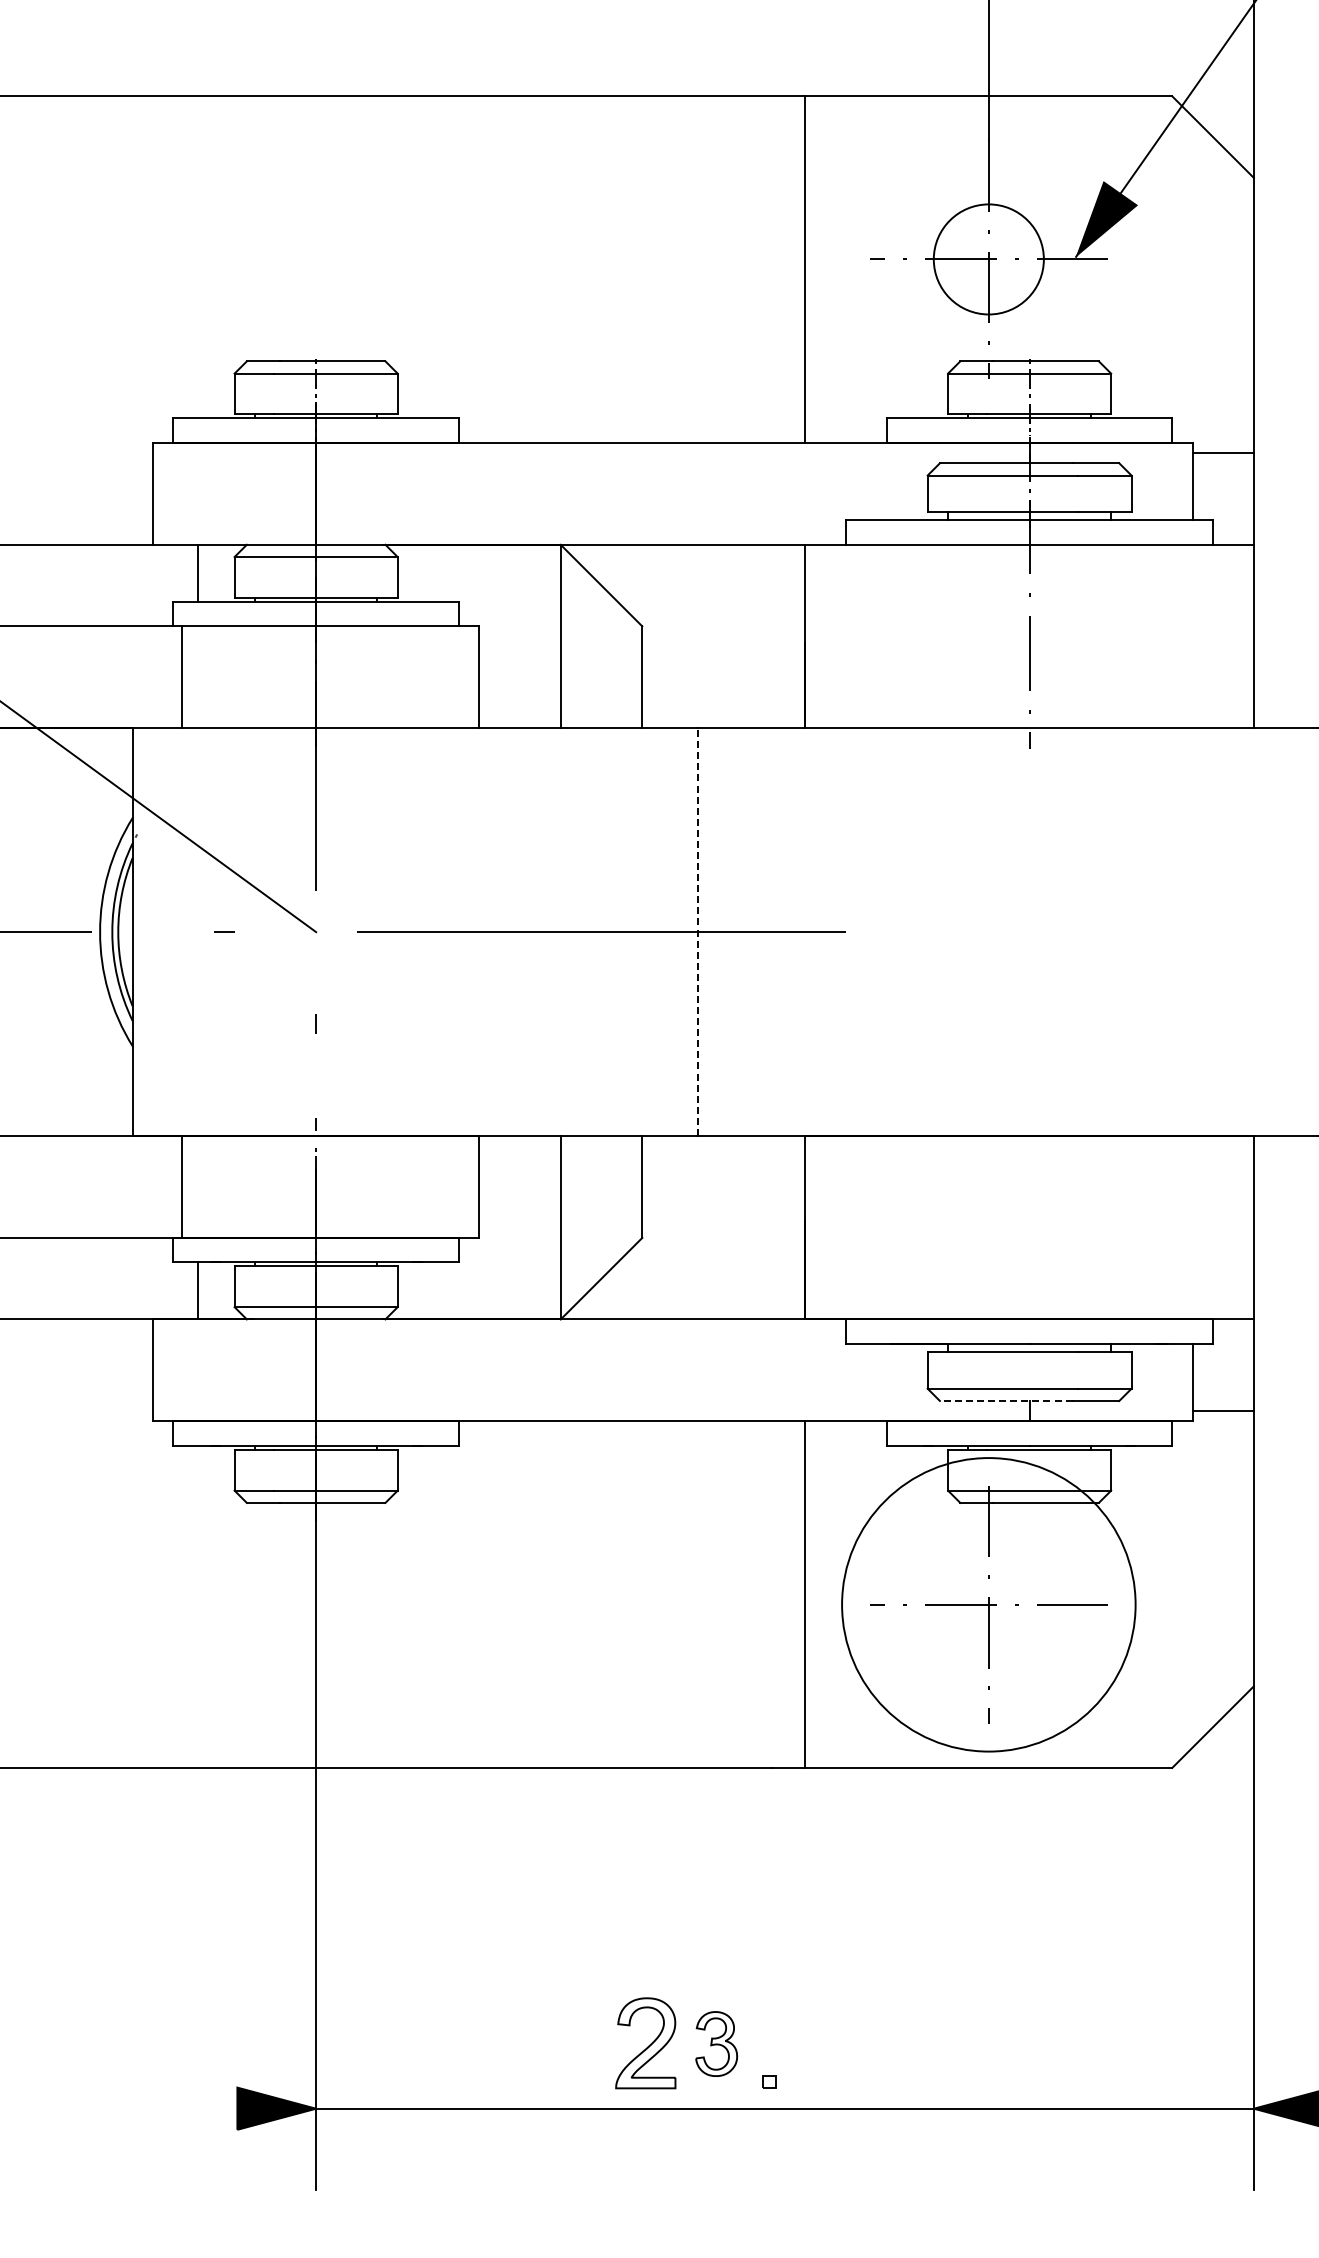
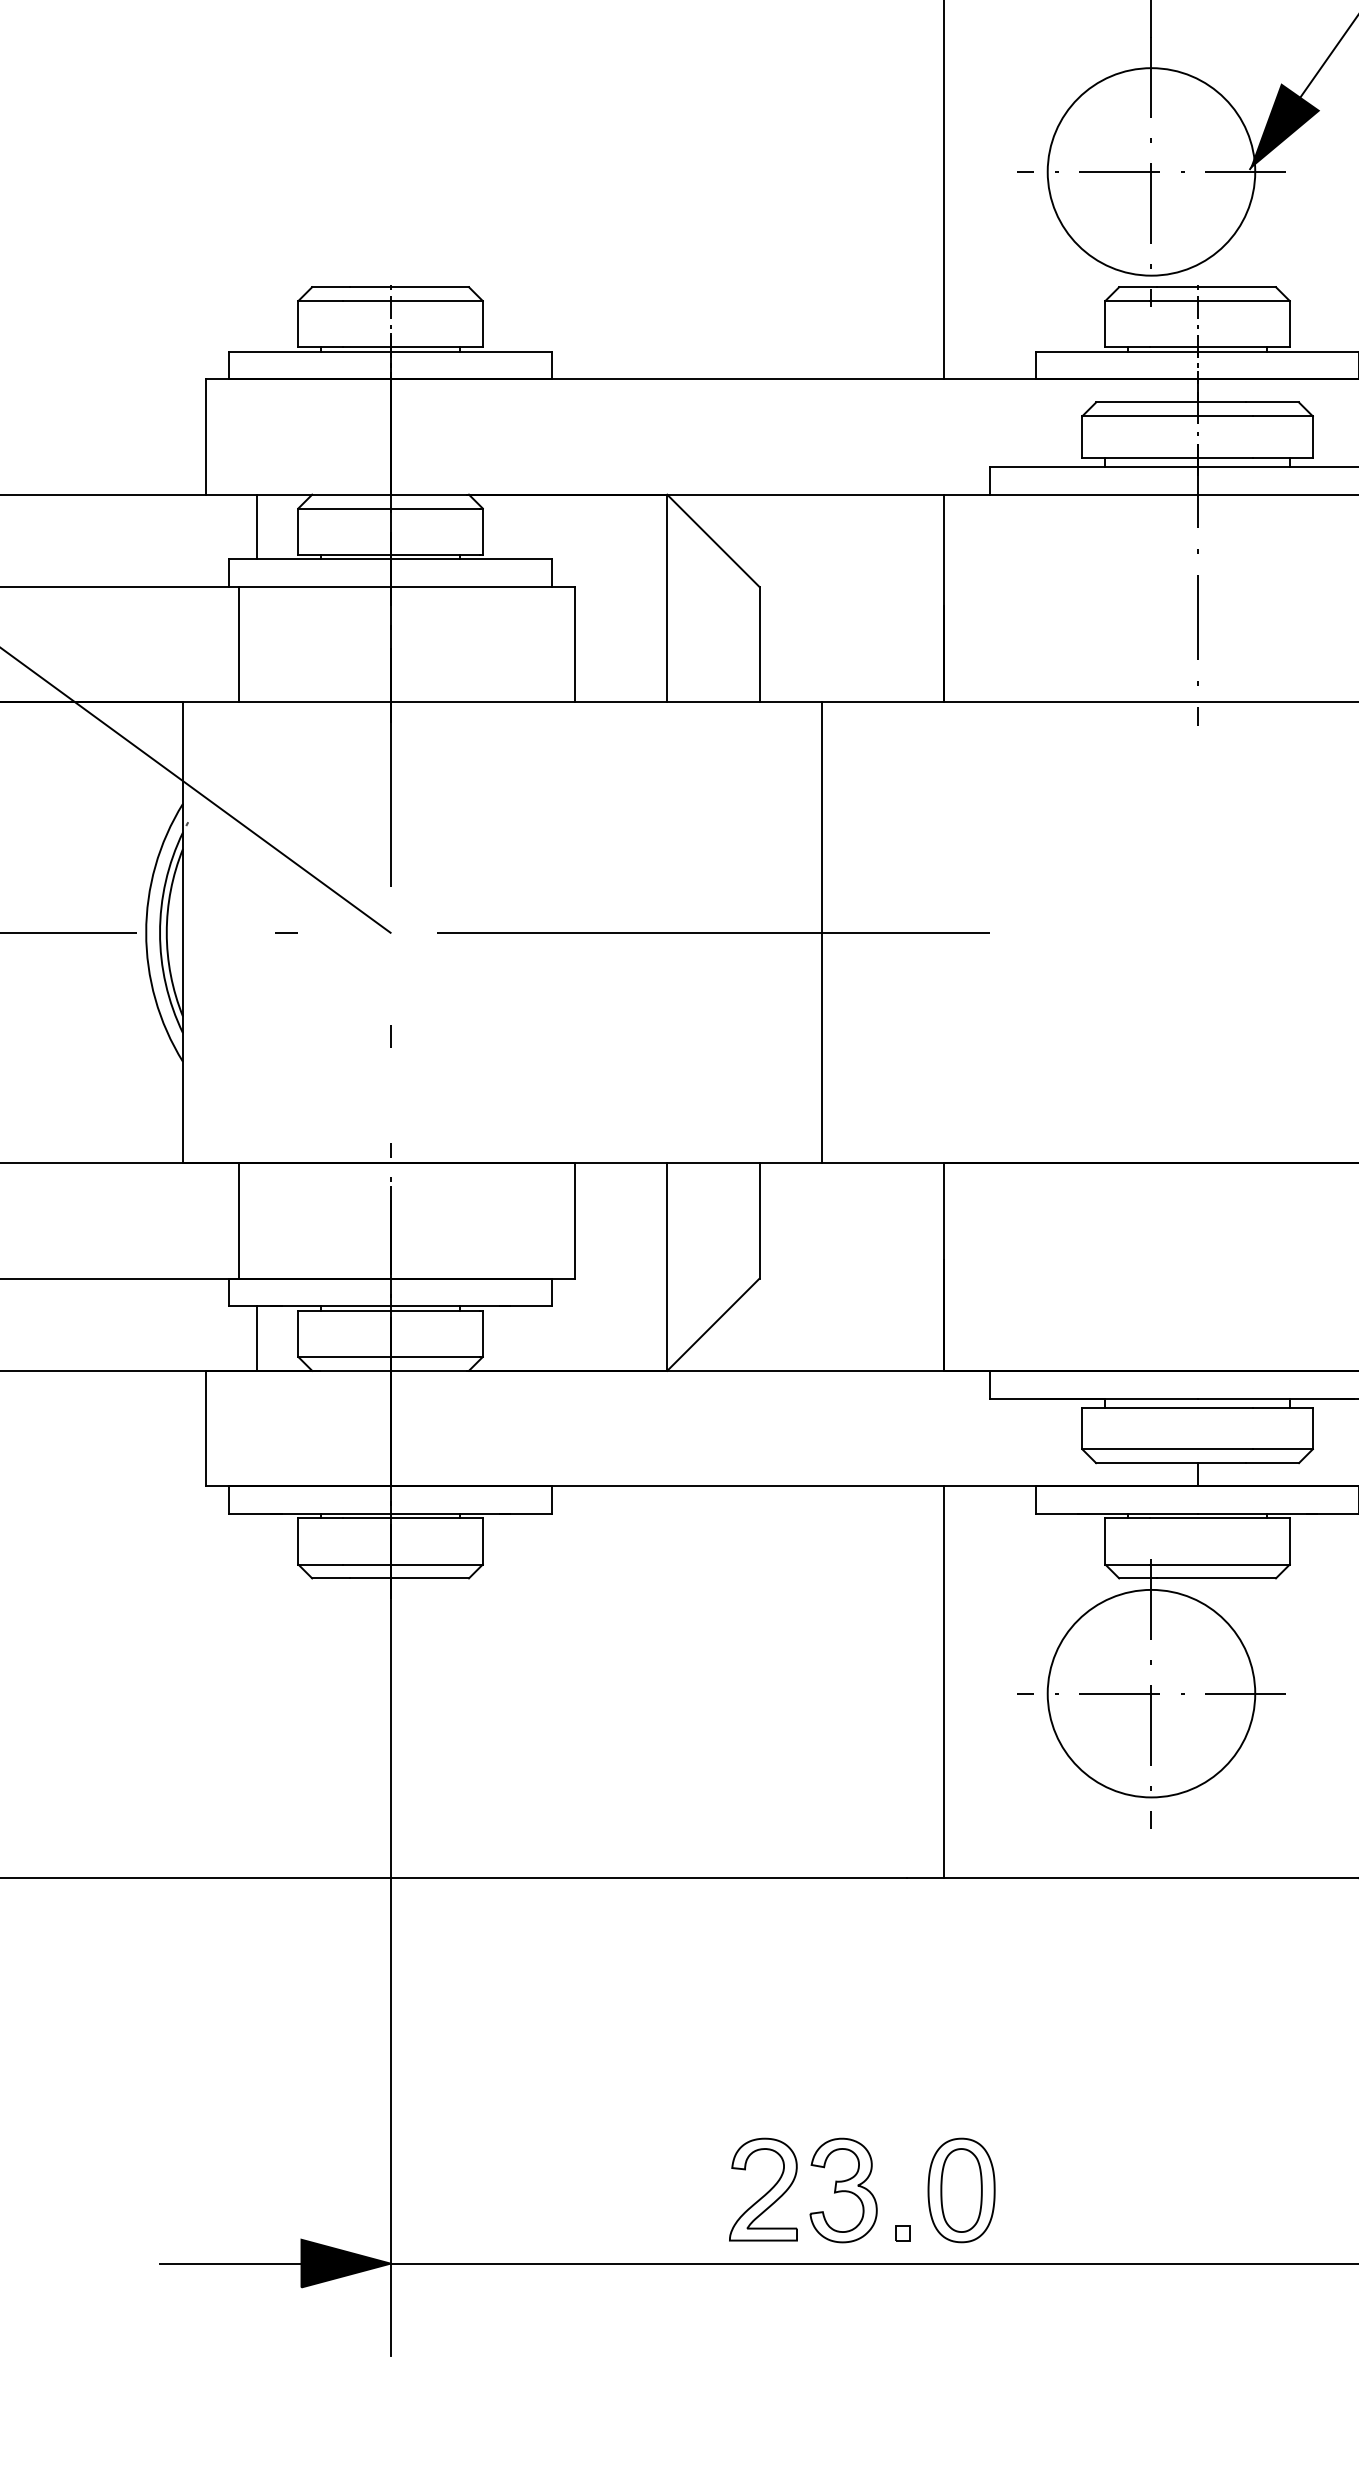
circle: (988, 259) -> (1151, 171), size x1.67
line: (697, 932) -> (821, 933), dashed -> solid
line: (1005, 1400) -> (1170, 1462), dashed -> solid
circle: (988, 1604) -> (1151, 1693), size x0.62
part: (716, 2043) -> (843, 2189), size x1.43
part: (820, 2043) -> (961, 2189), added
line: (174, 2108) -> (230, 2263), added

